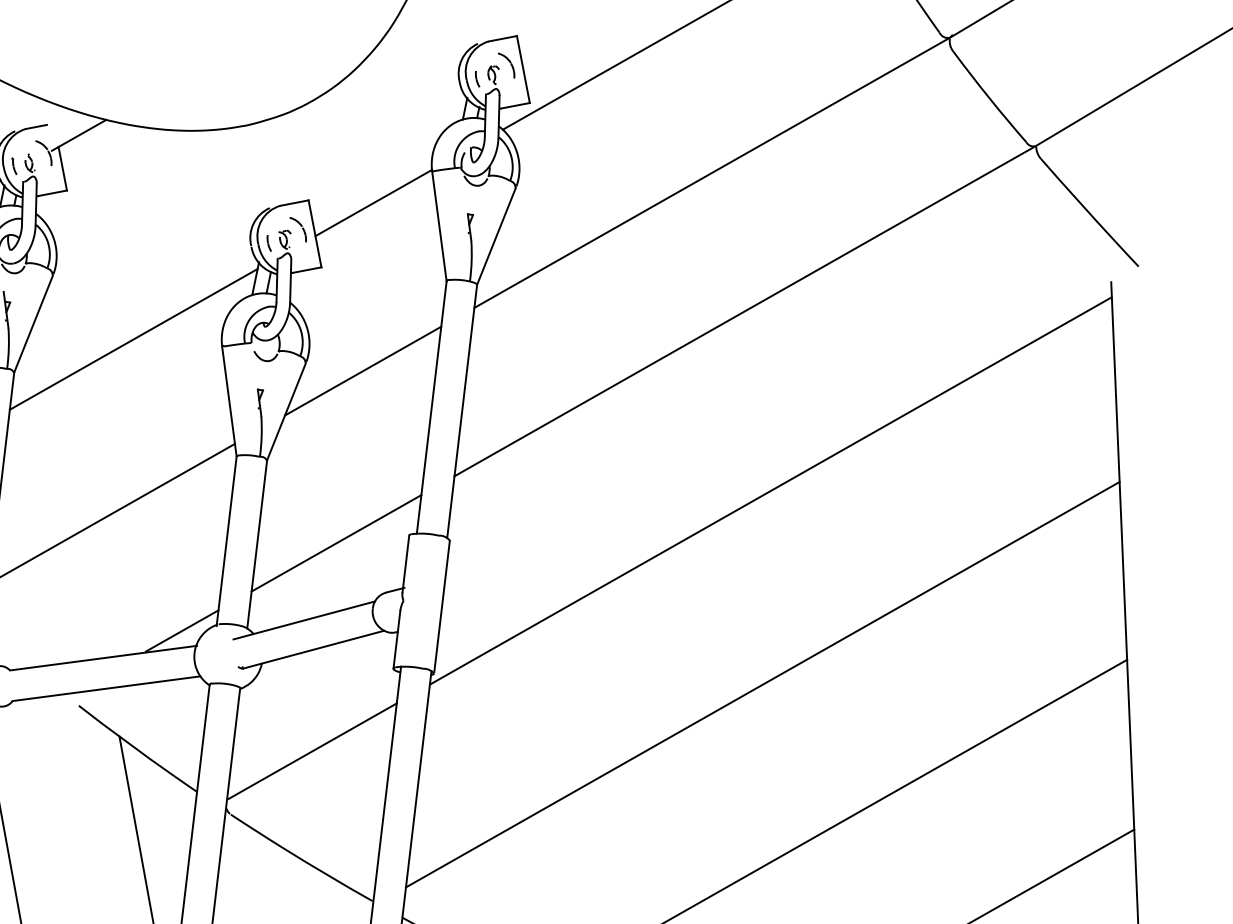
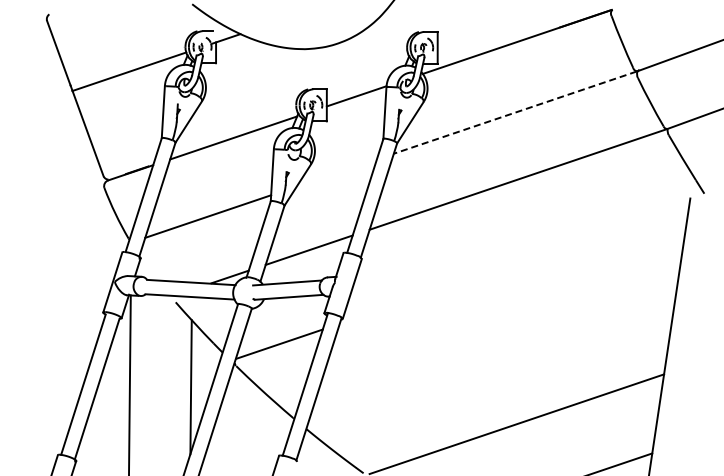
line: (709, 173) -> (514, 112), solid -> dashed
line: (362, 370) -> (336, 172), removed
line: (770, 490) -> (514, 264), removed
line: (762, 684) -> (493, 353), removed

